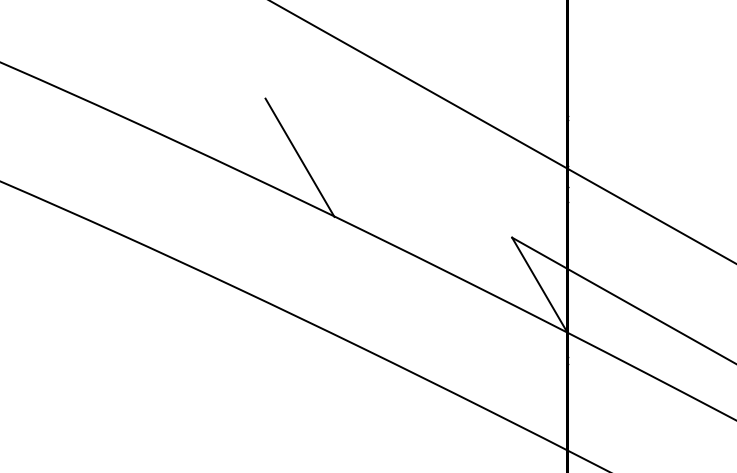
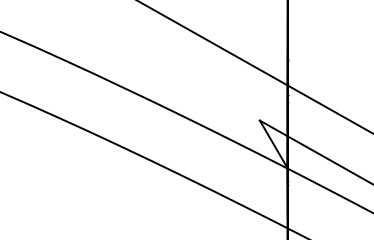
line: (298, 158) -> (151, 80), removed

